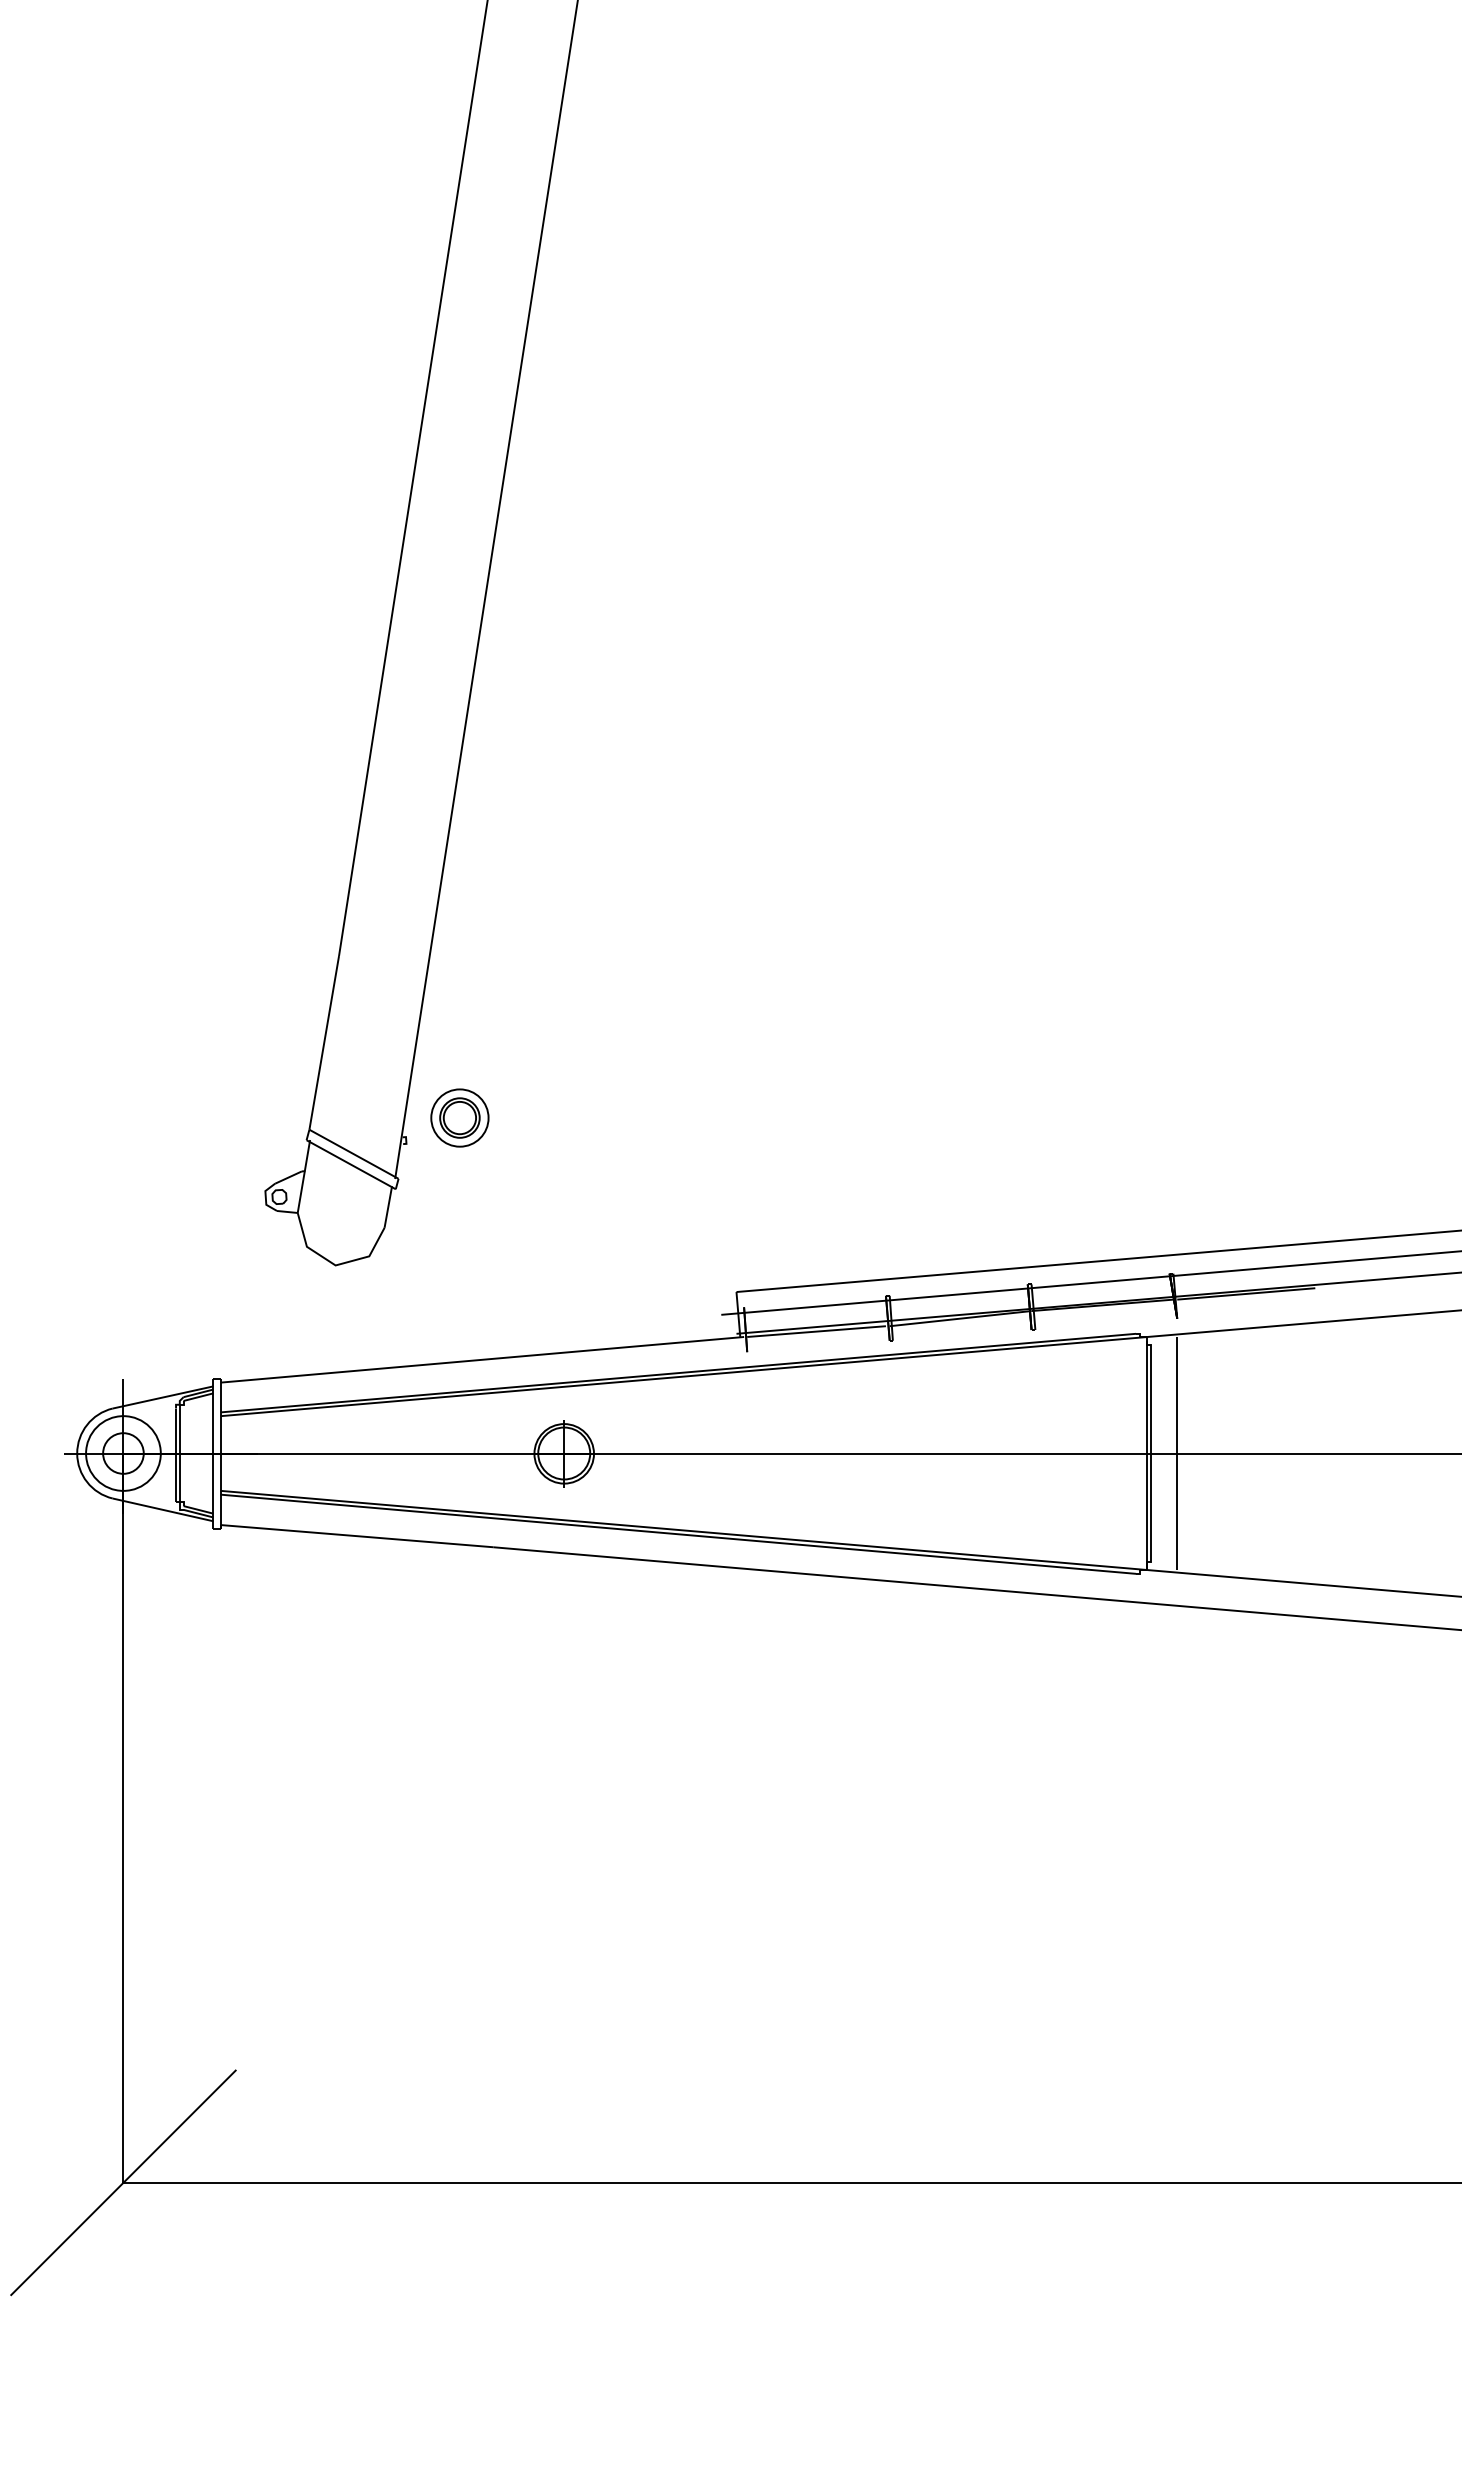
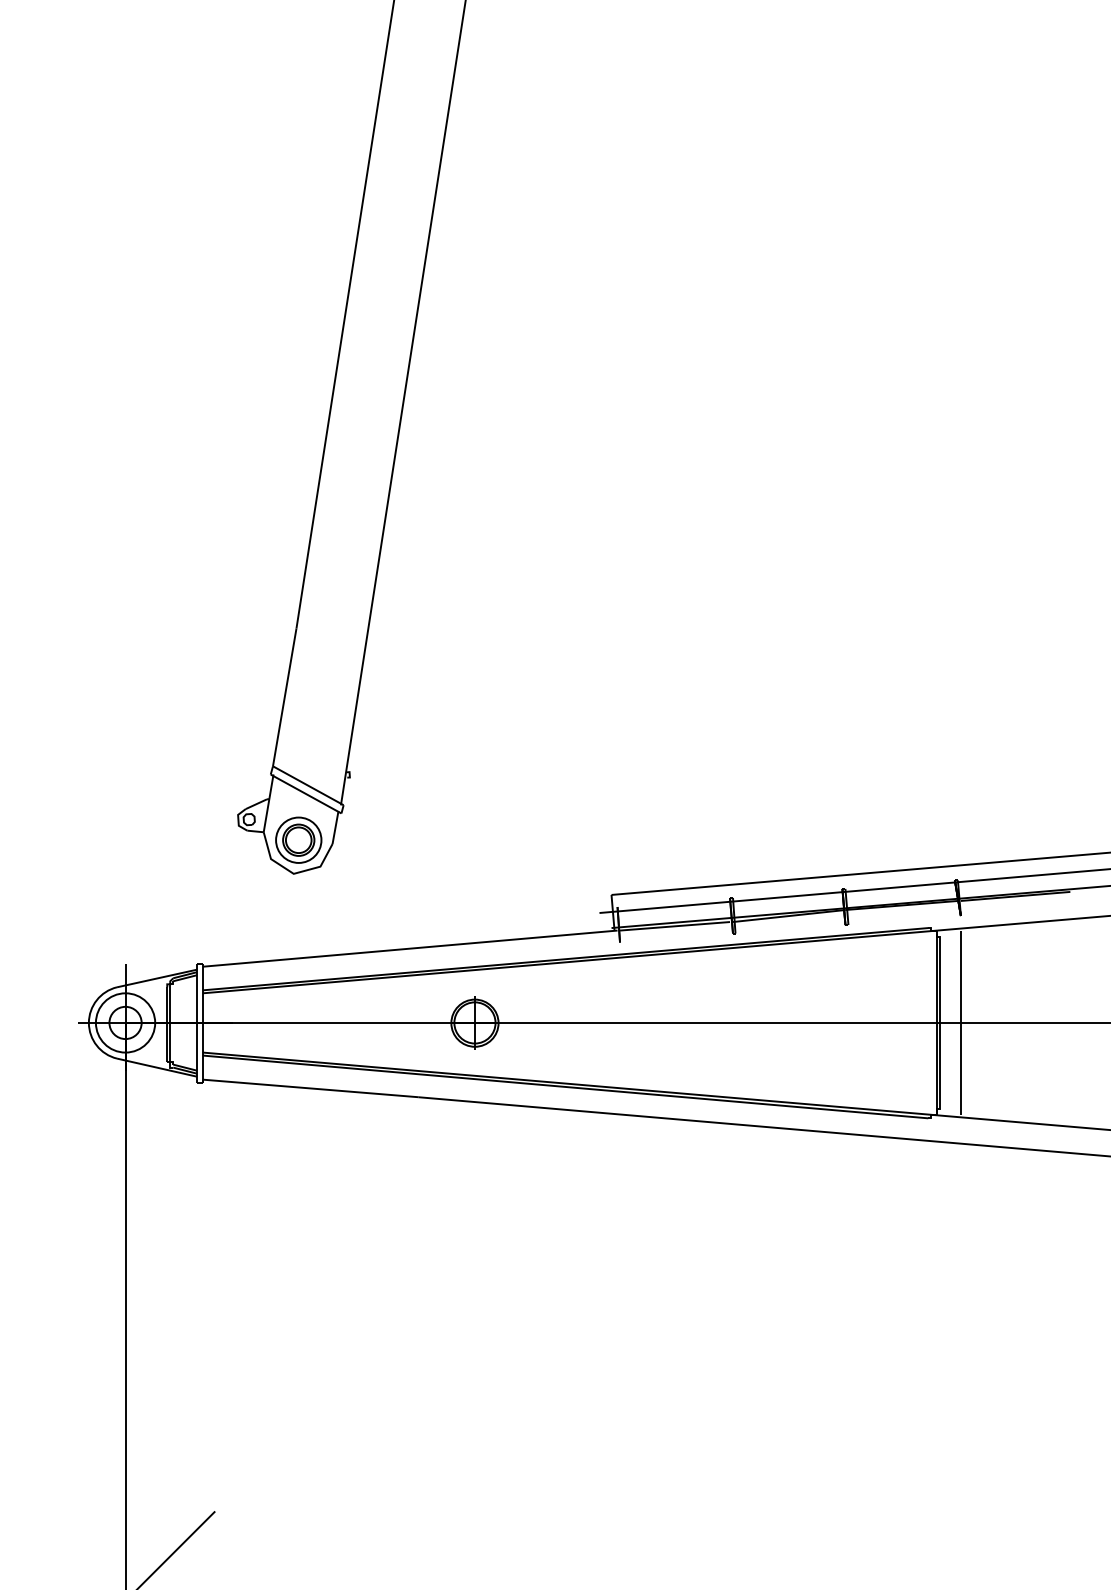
part: (459, 1117) -> (298, 839), moved

